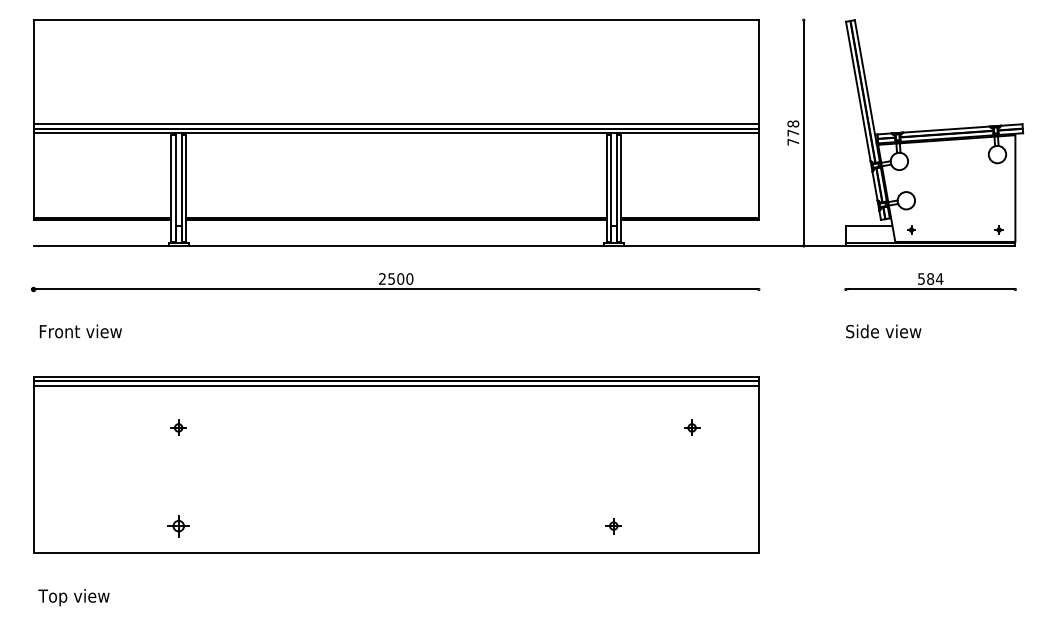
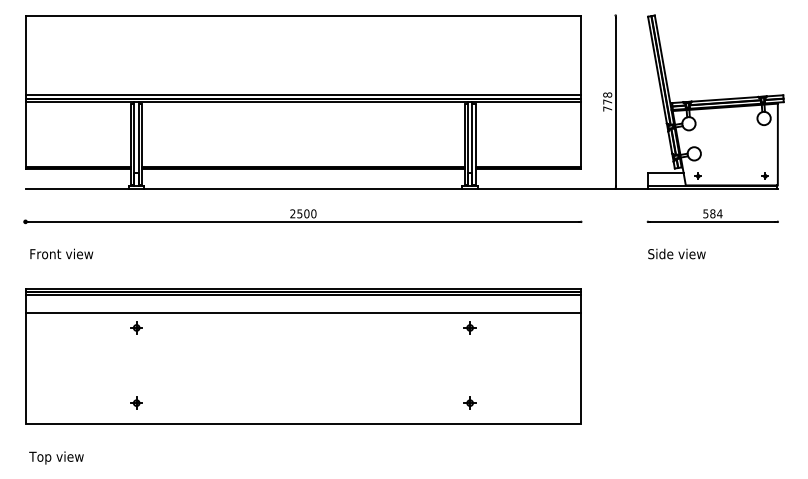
line: (396, 407) -> (303, 312), added
part: (691, 427) -> (469, 327), moved
part: (178, 525) -> (136, 402), size x0.71

